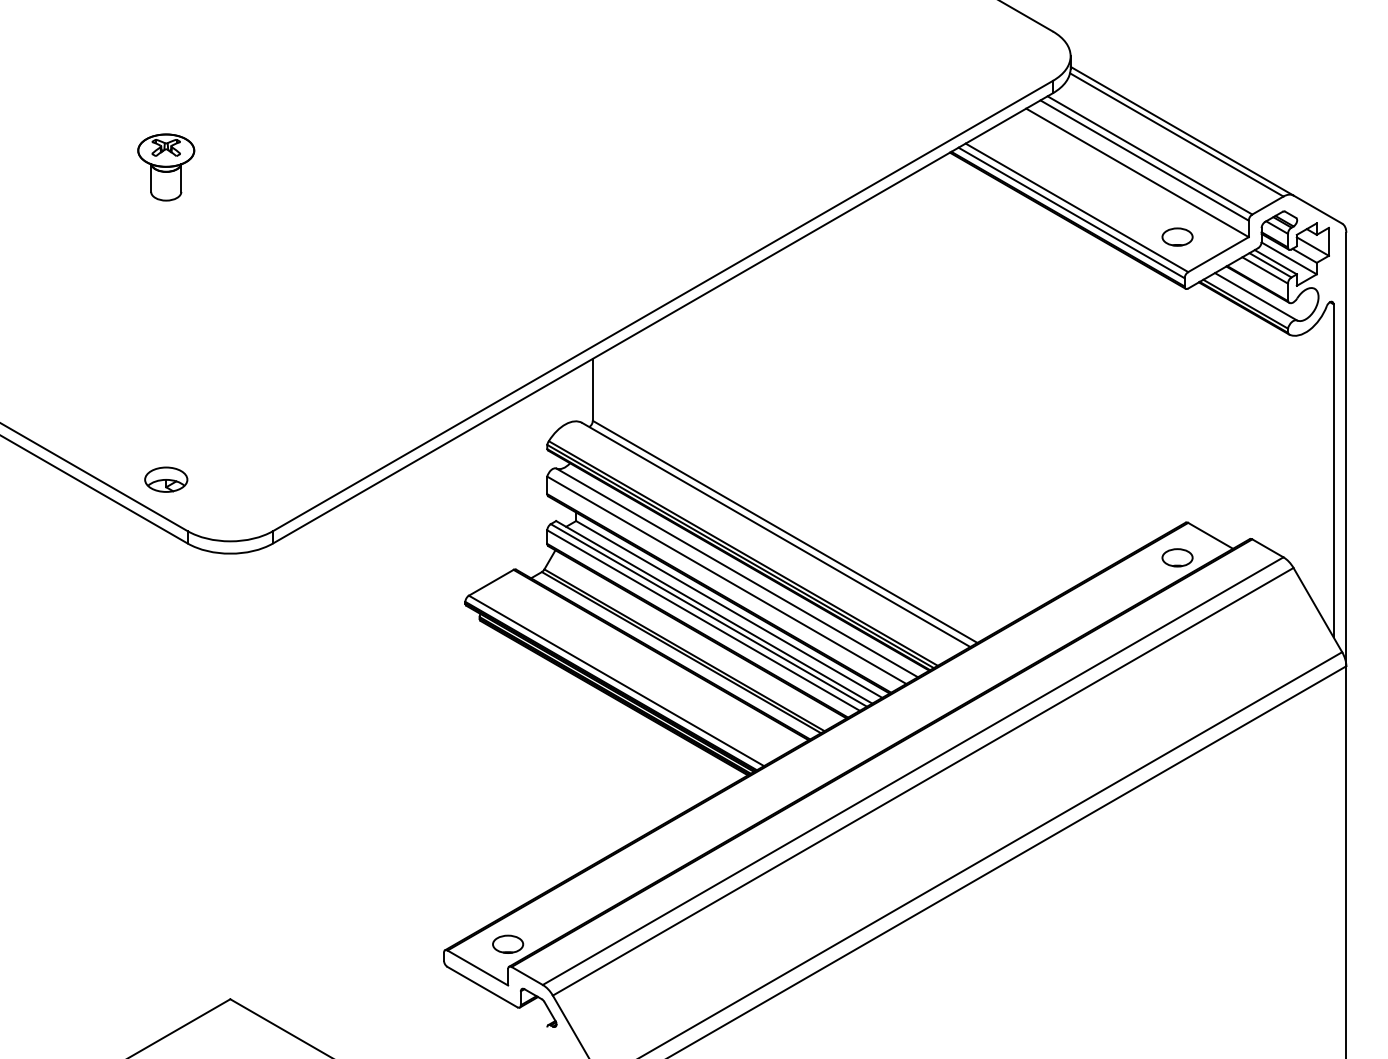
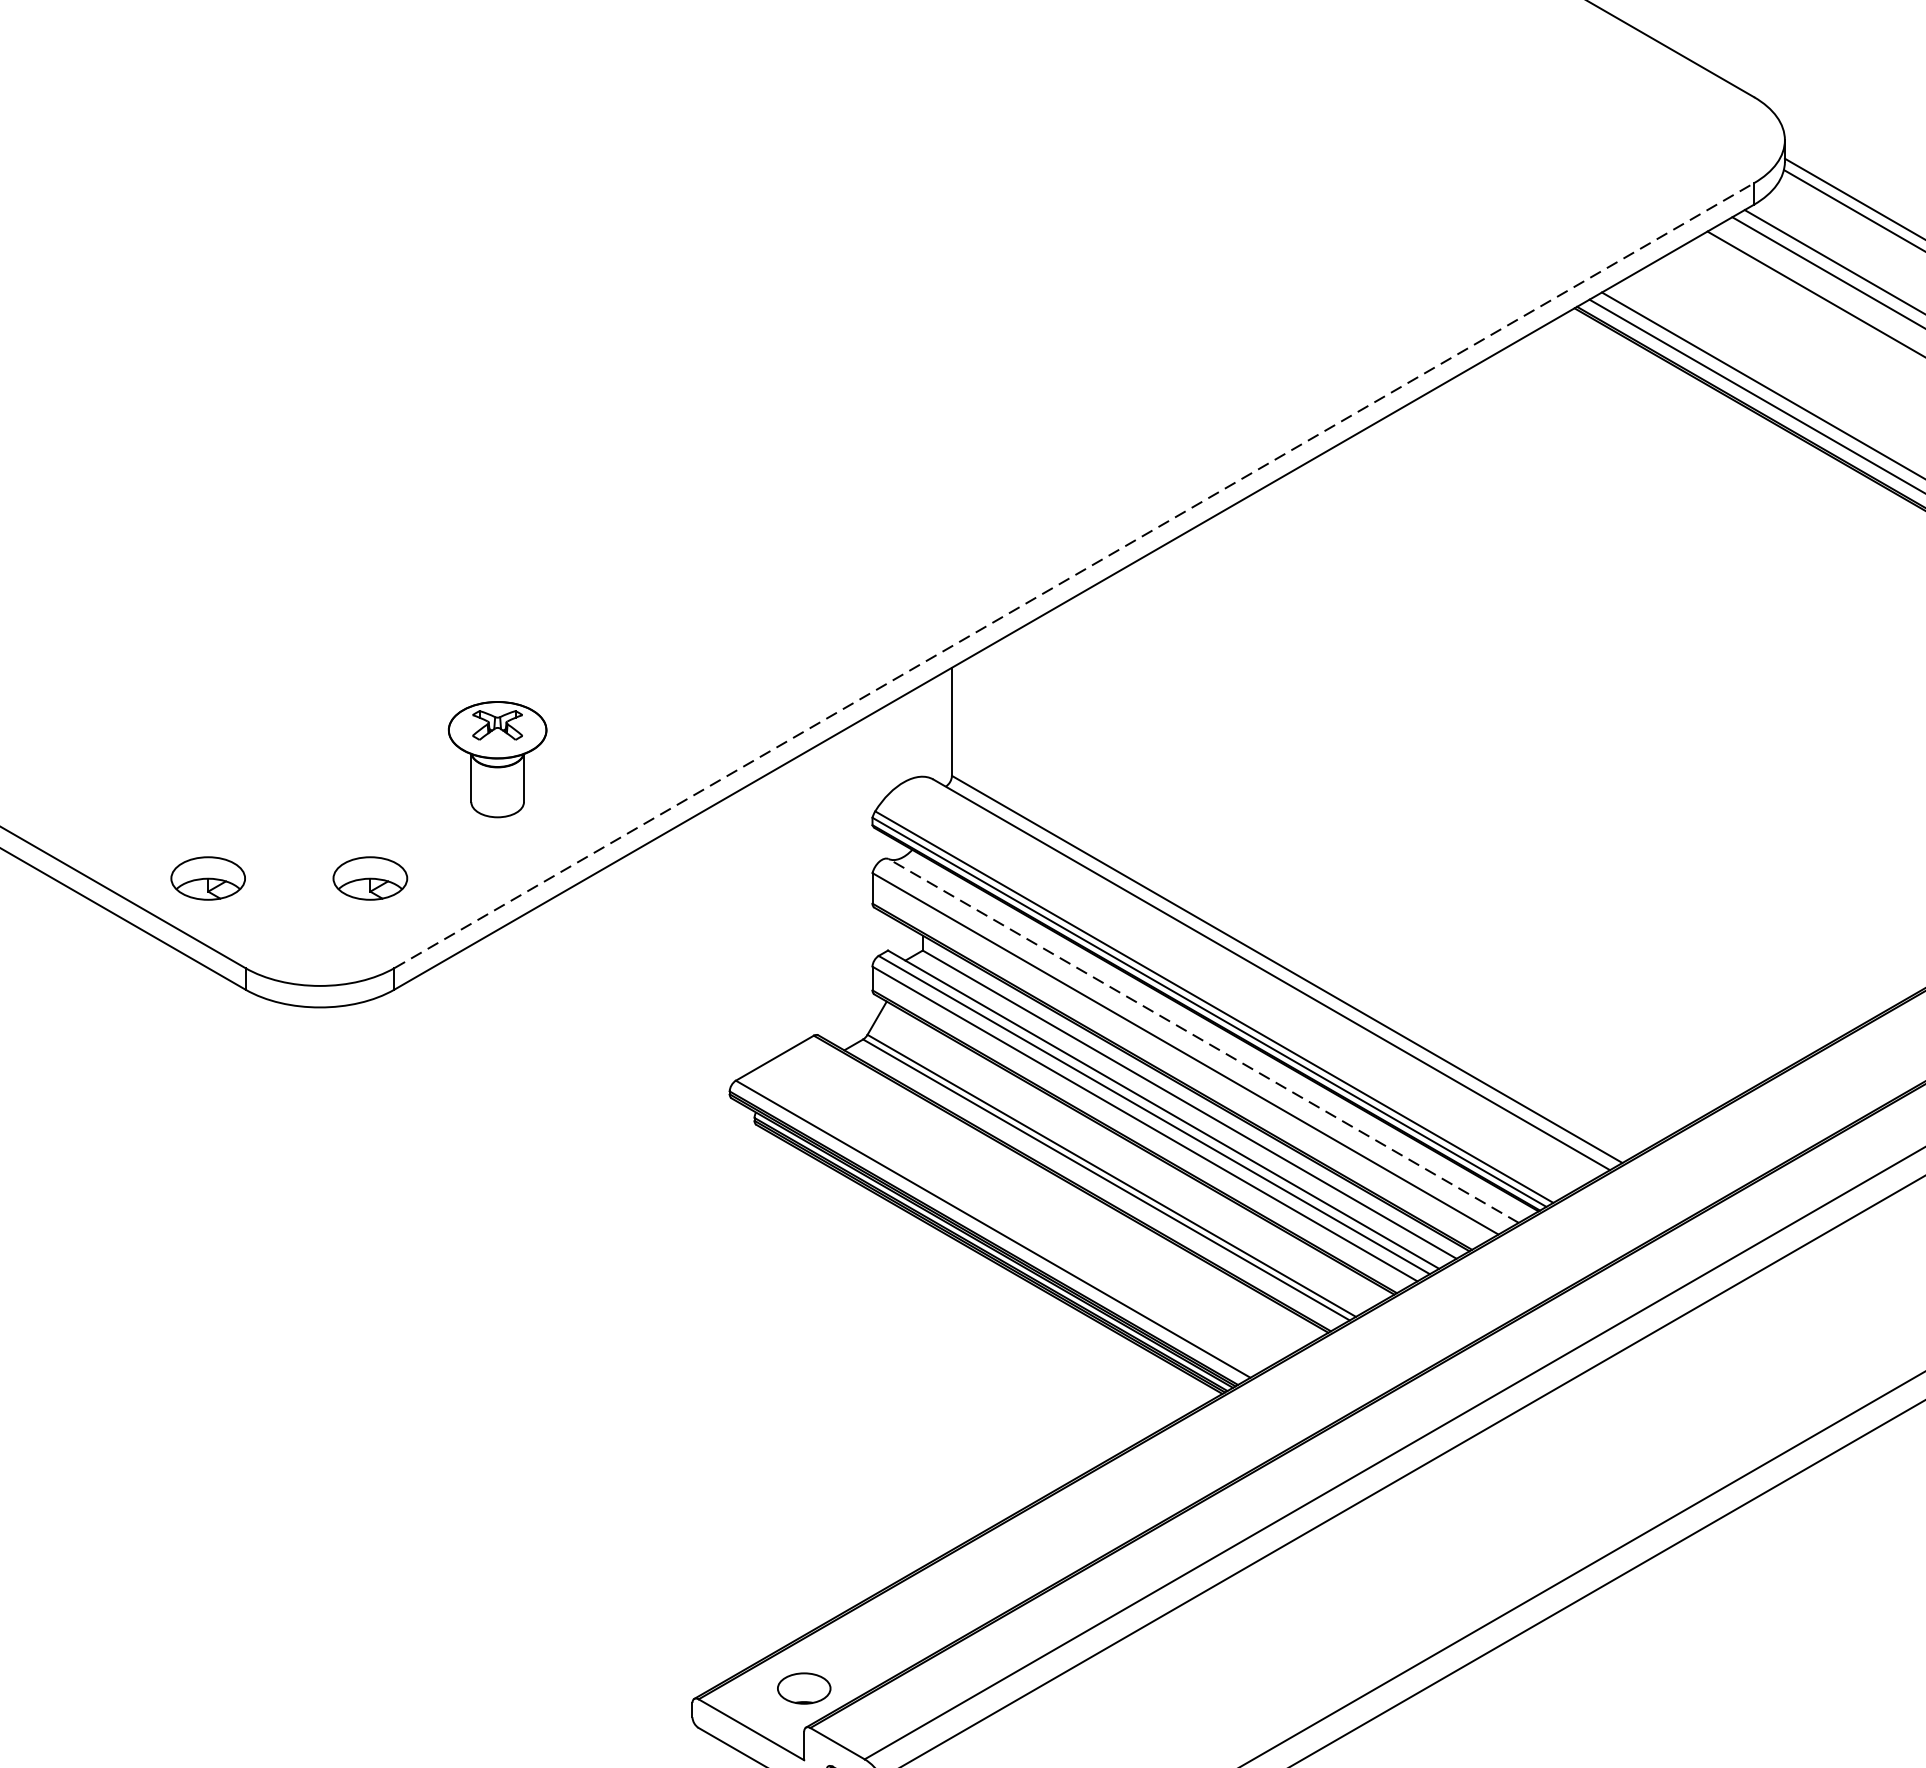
part: (166, 167) -> (498, 759), moved
line: (663, 305) -> (1075, 574), solid -> dashed
part: (259, 479) -> (370, 878), added
line: (737, 572) -> (1204, 1040), solid -> dashed

